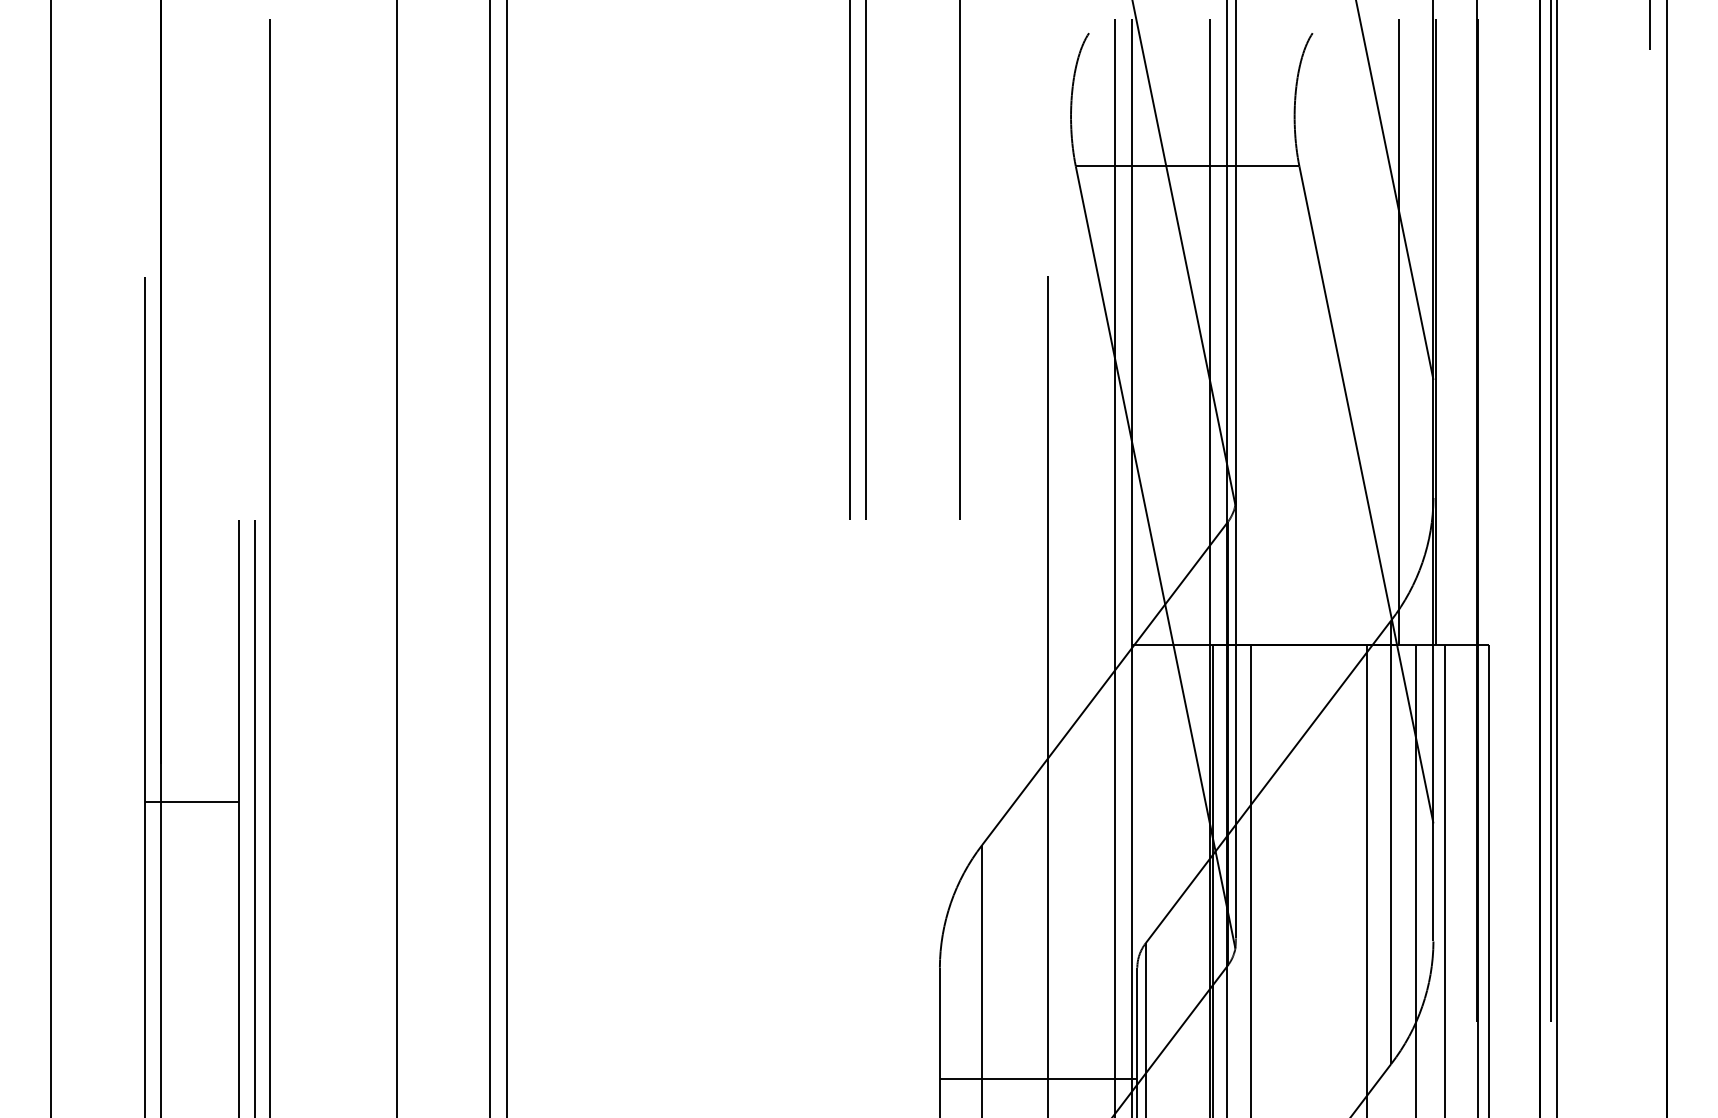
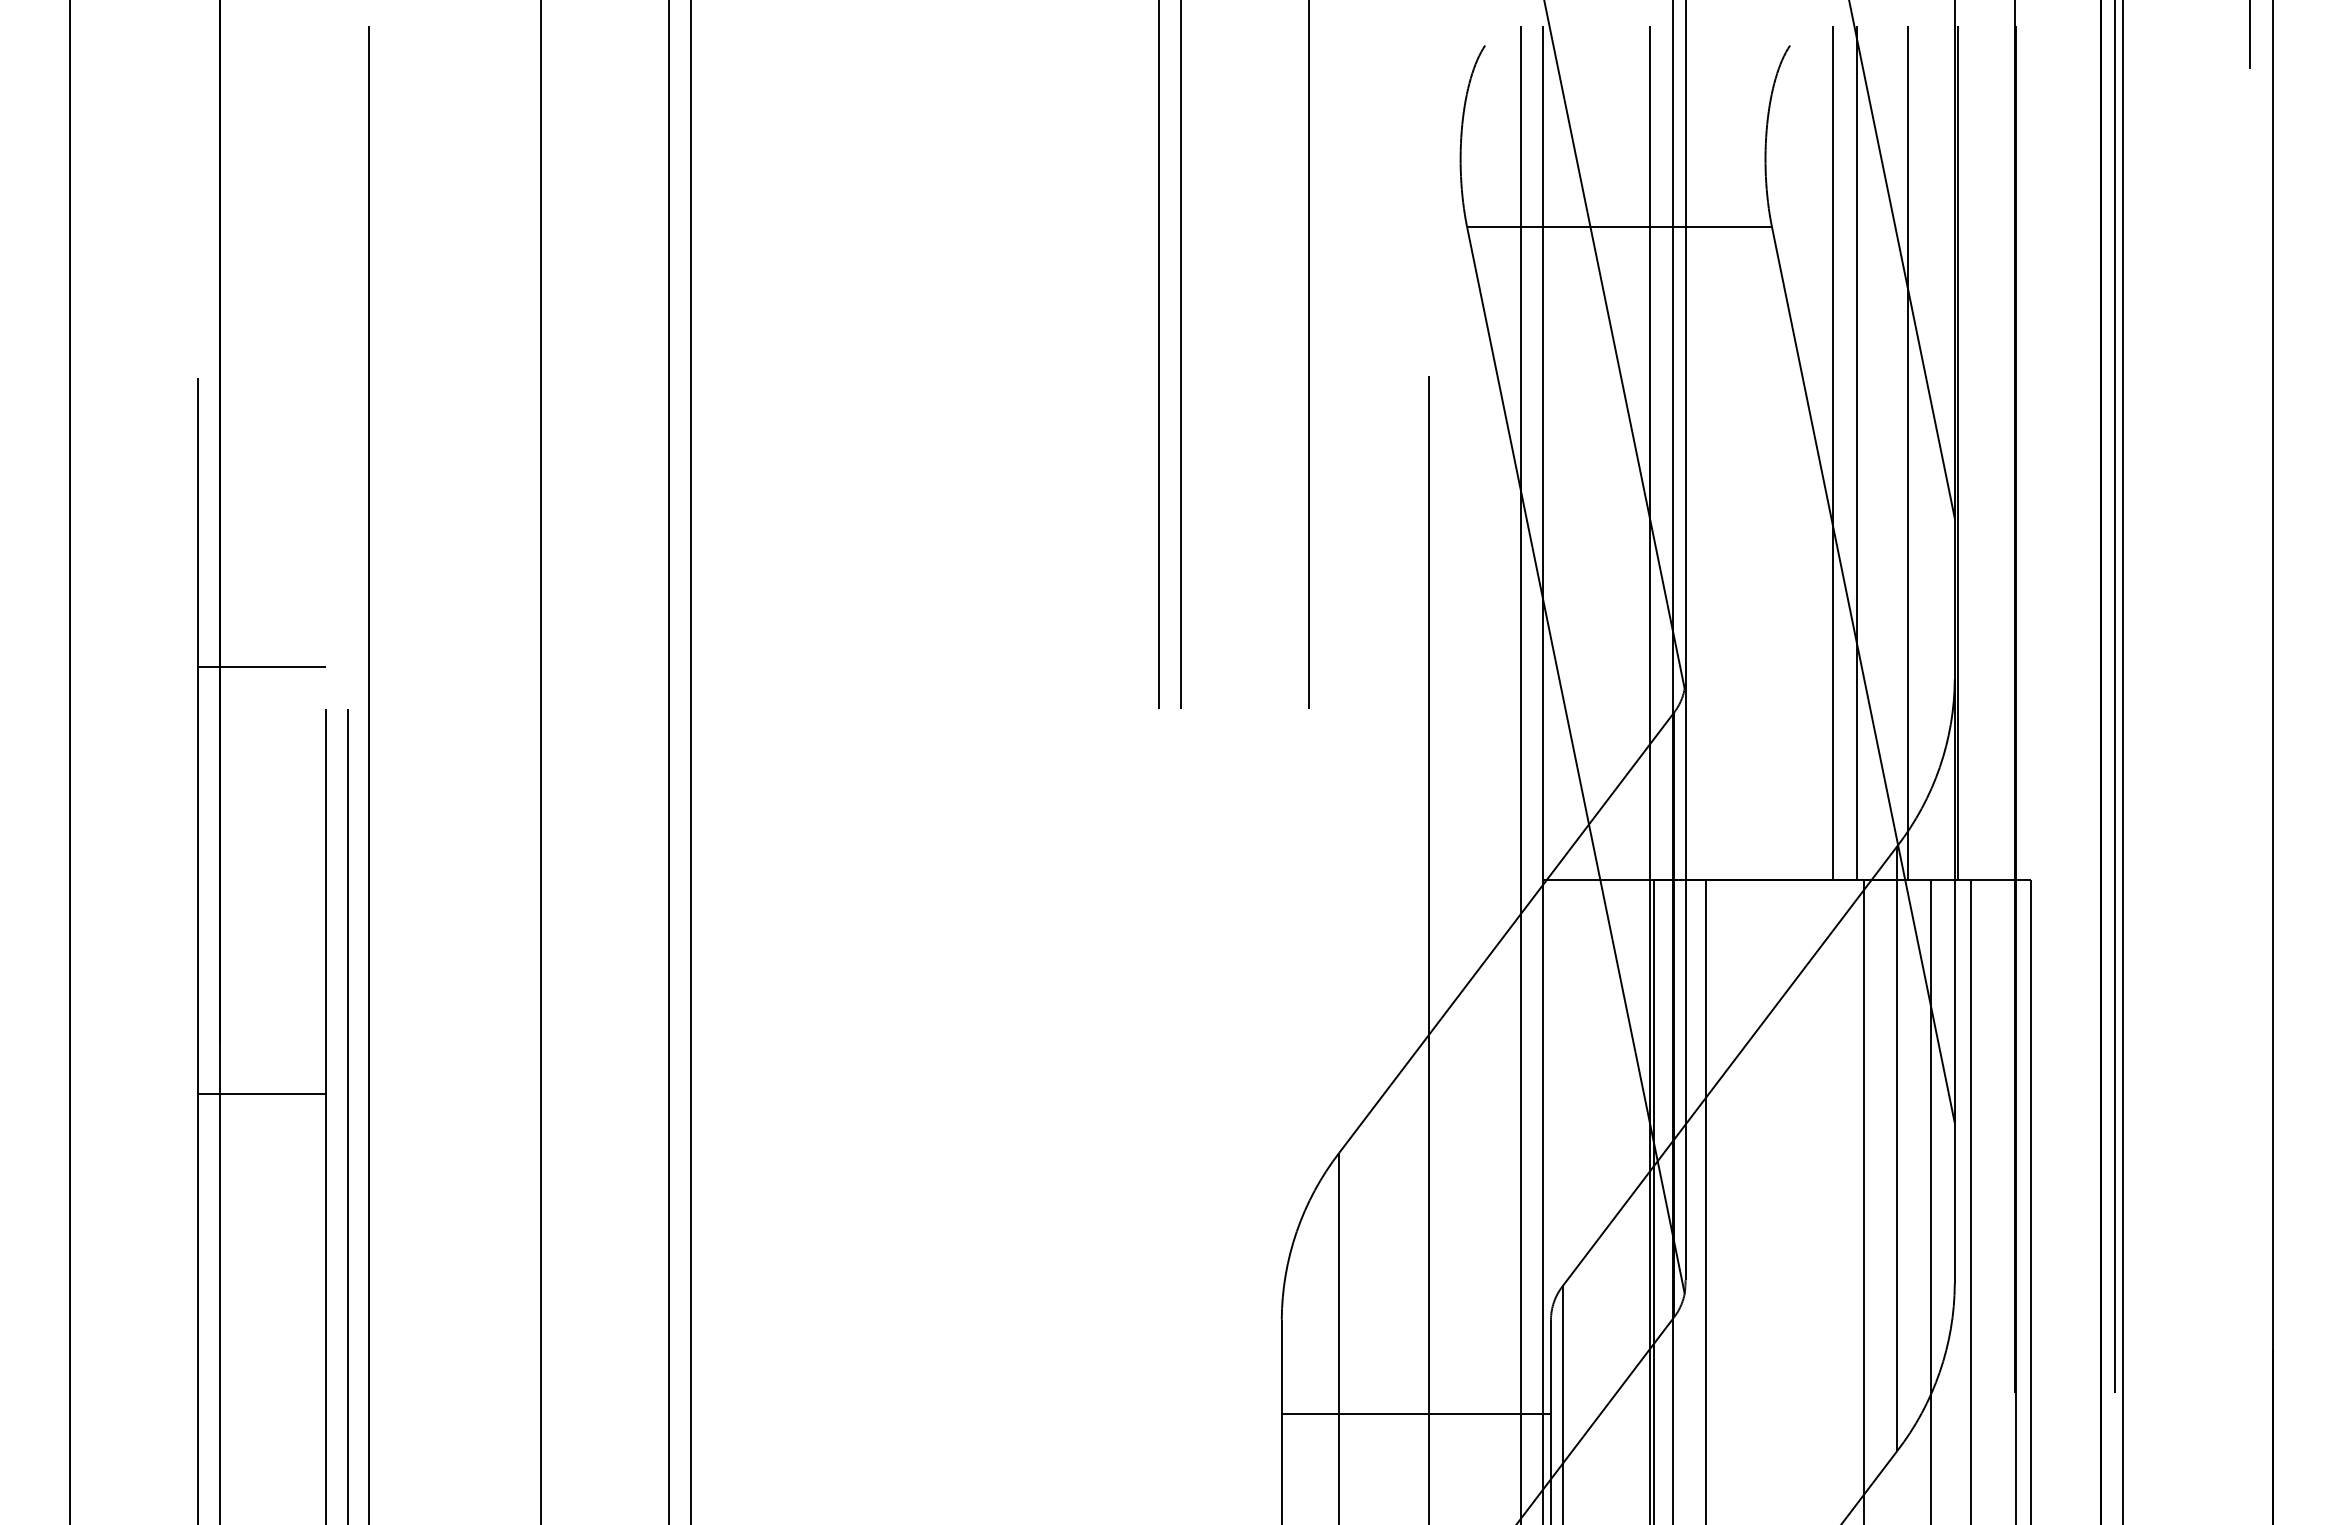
line: (1343, 331) -> (1832, 452), added
line: (1362, 331) -> (1857, 452), added
line: (191, 488) -> (261, 666), added
line: (1037, 1078) -> (1415, 1414), moved

